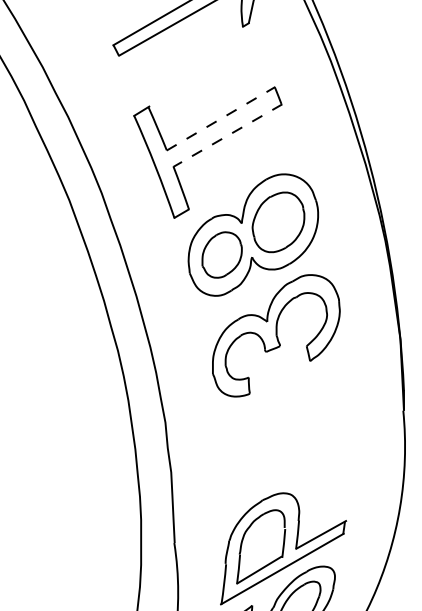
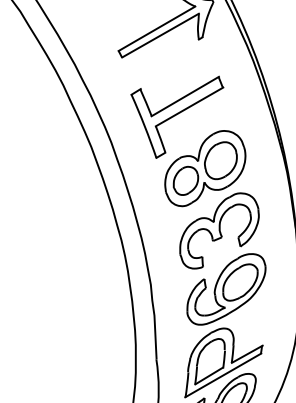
line: (221, 118) -> (185, 96), dashed -> solid
line: (227, 134) -> (189, 106), dashed -> solid
part: (287, 430) -> (226, 289), added

